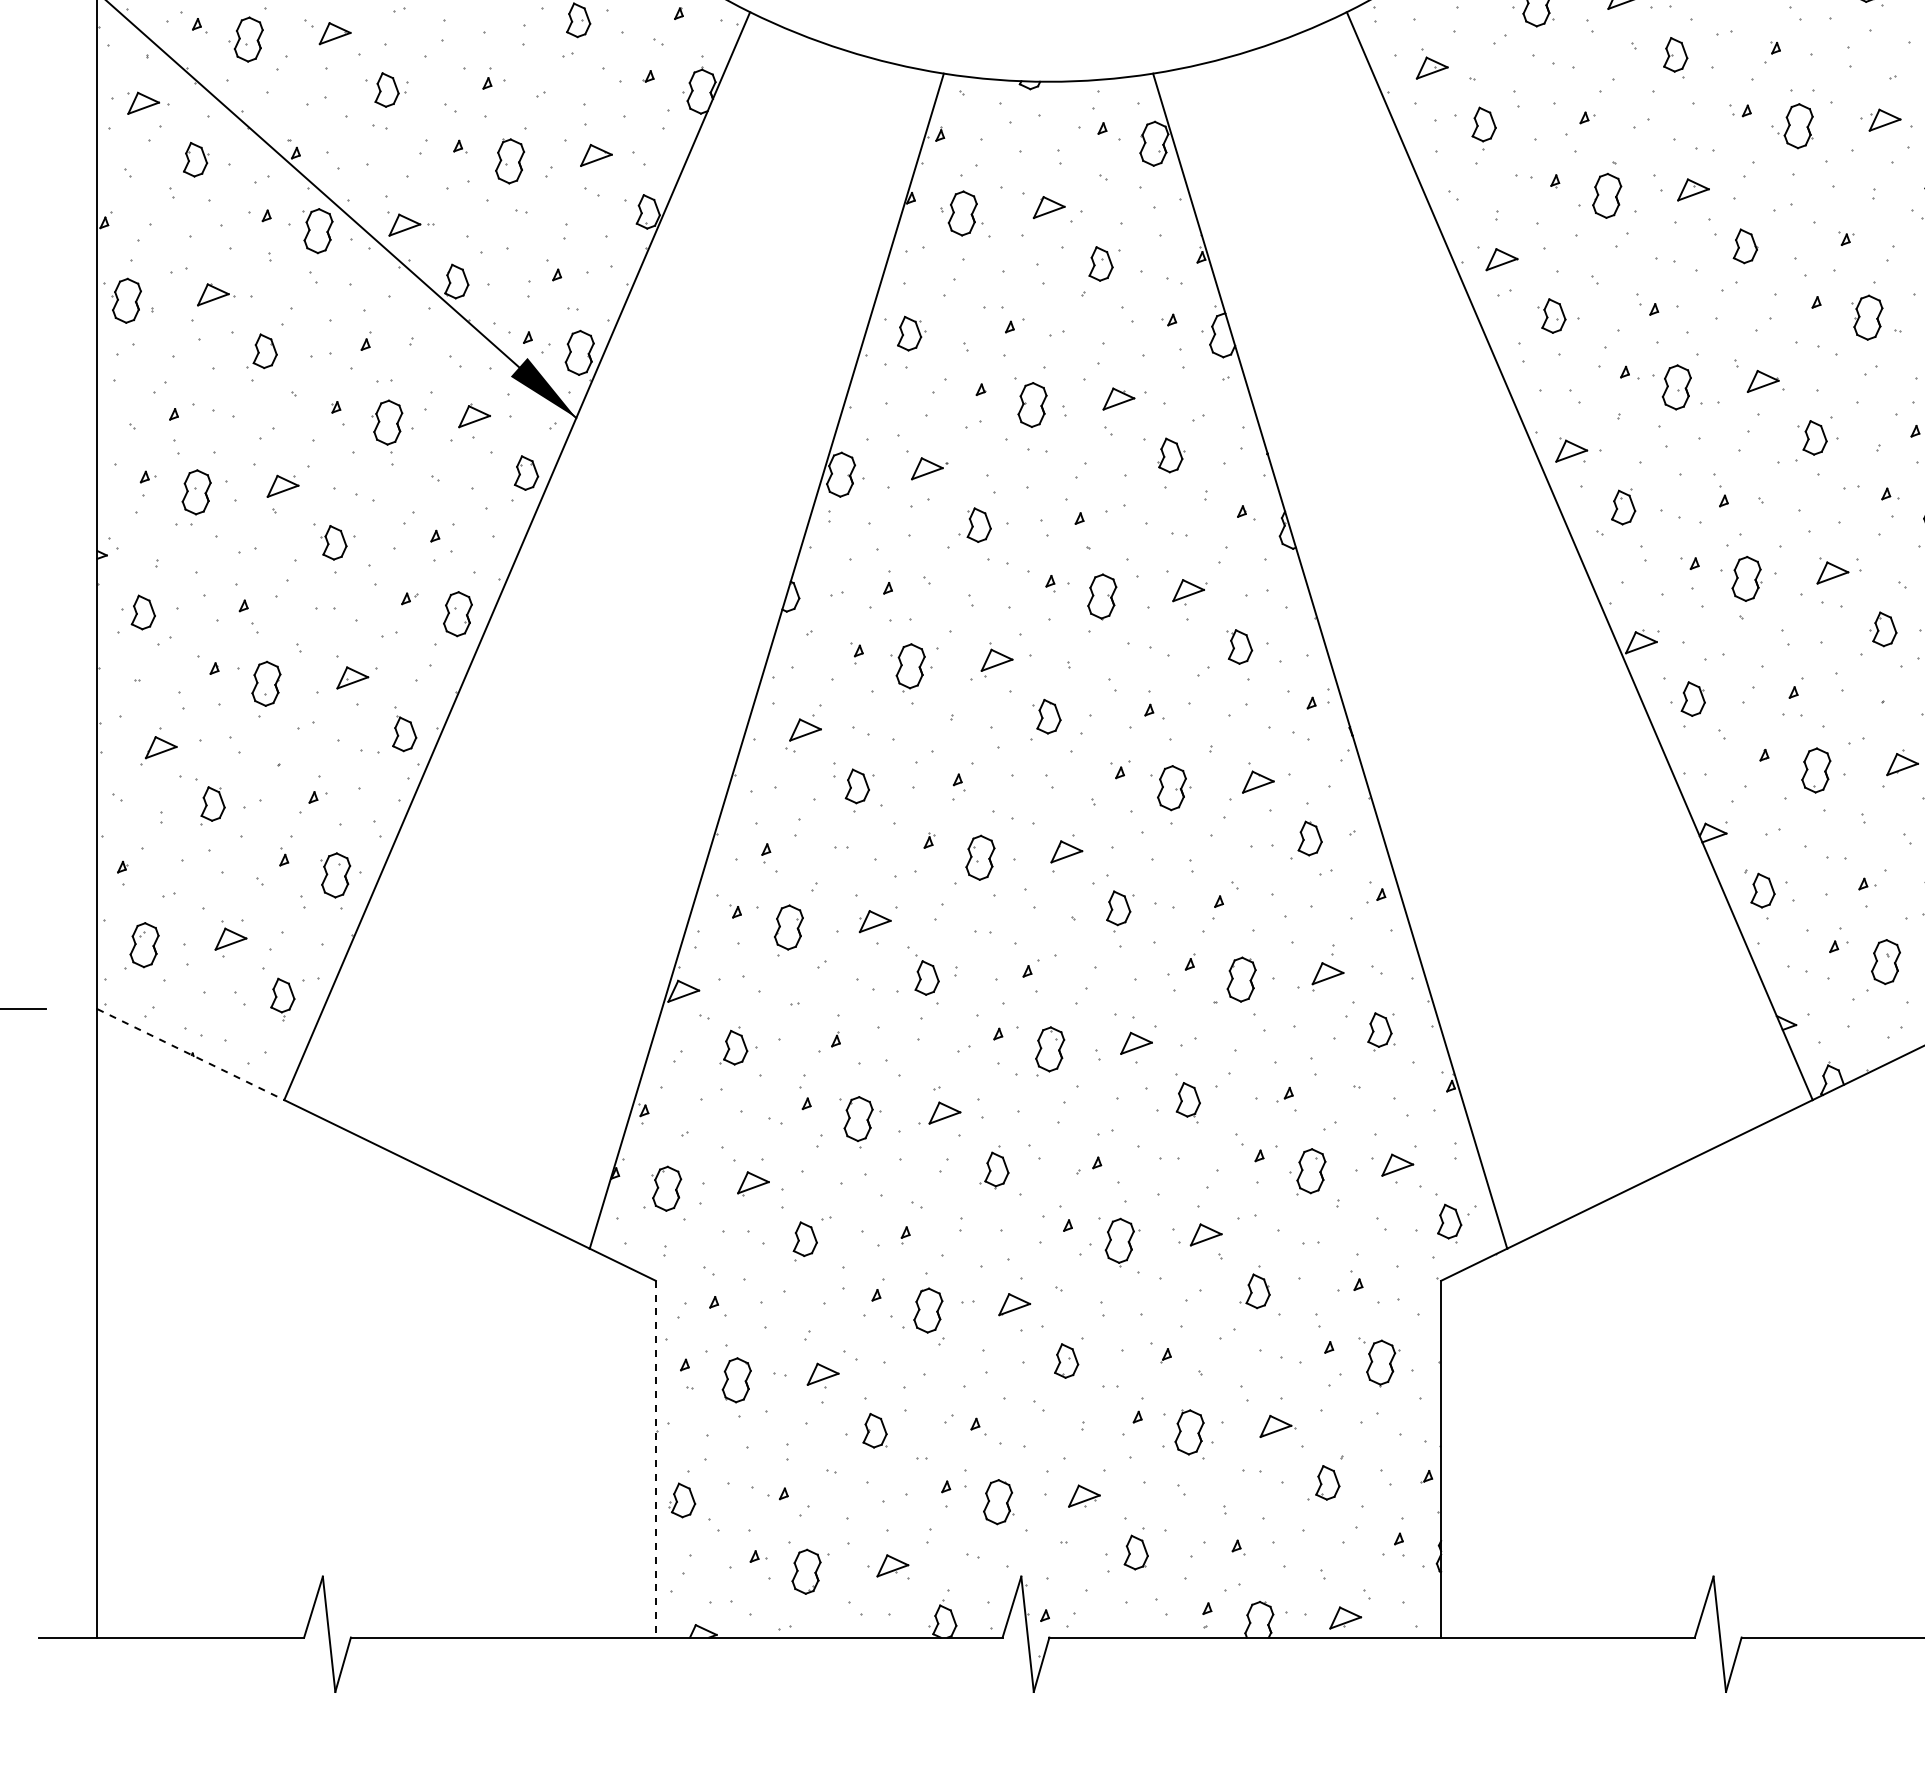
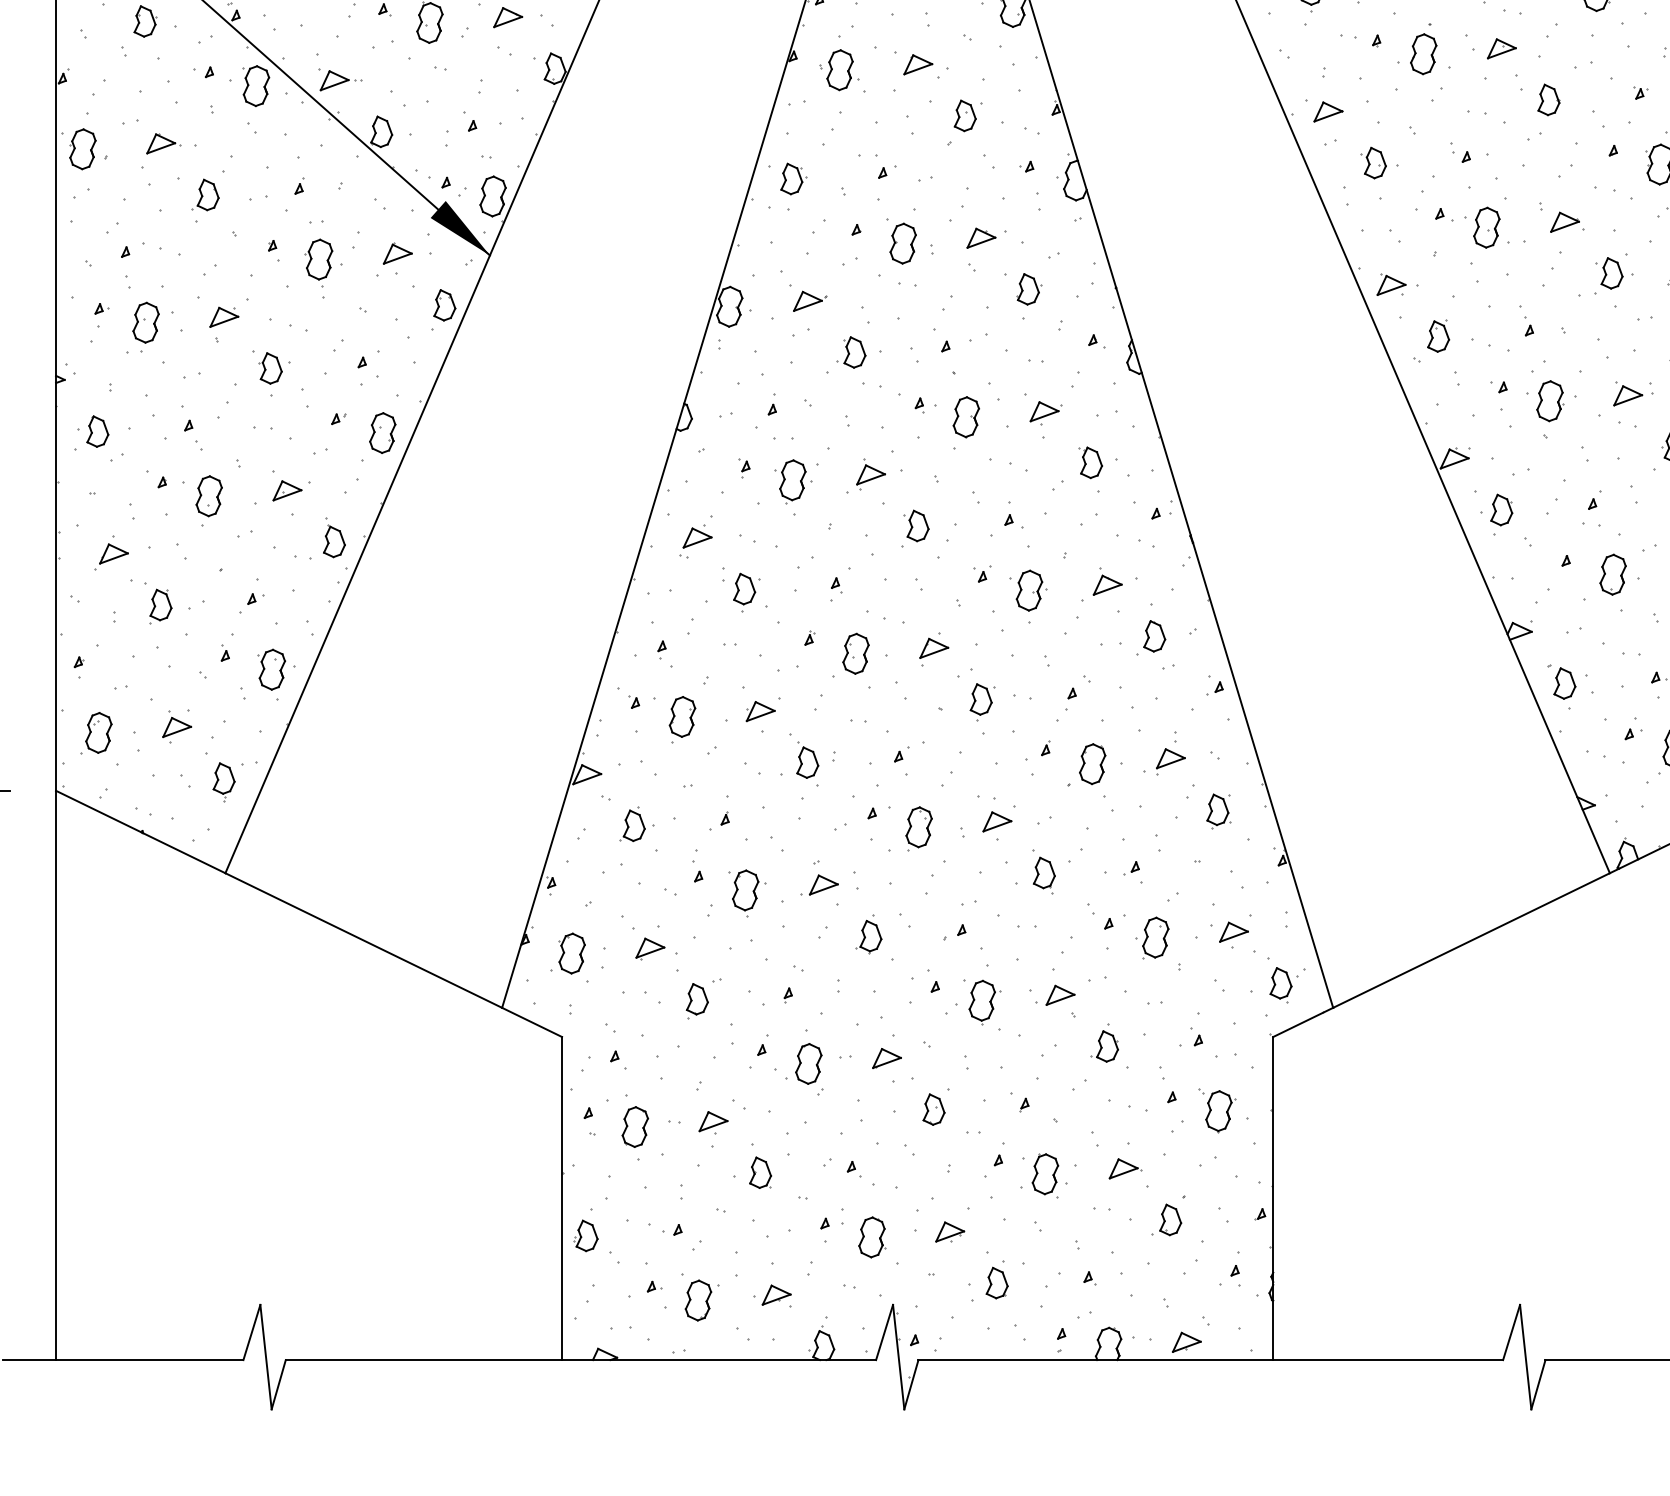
line: (190, 1054) -> (140, 831), dashed -> solid
line: (655, 1459) -> (561, 1198), dashed -> solid

